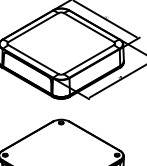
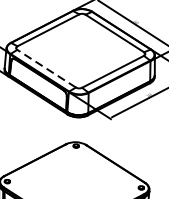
line: (33, 59) -> (46, 68), solid -> dashed

